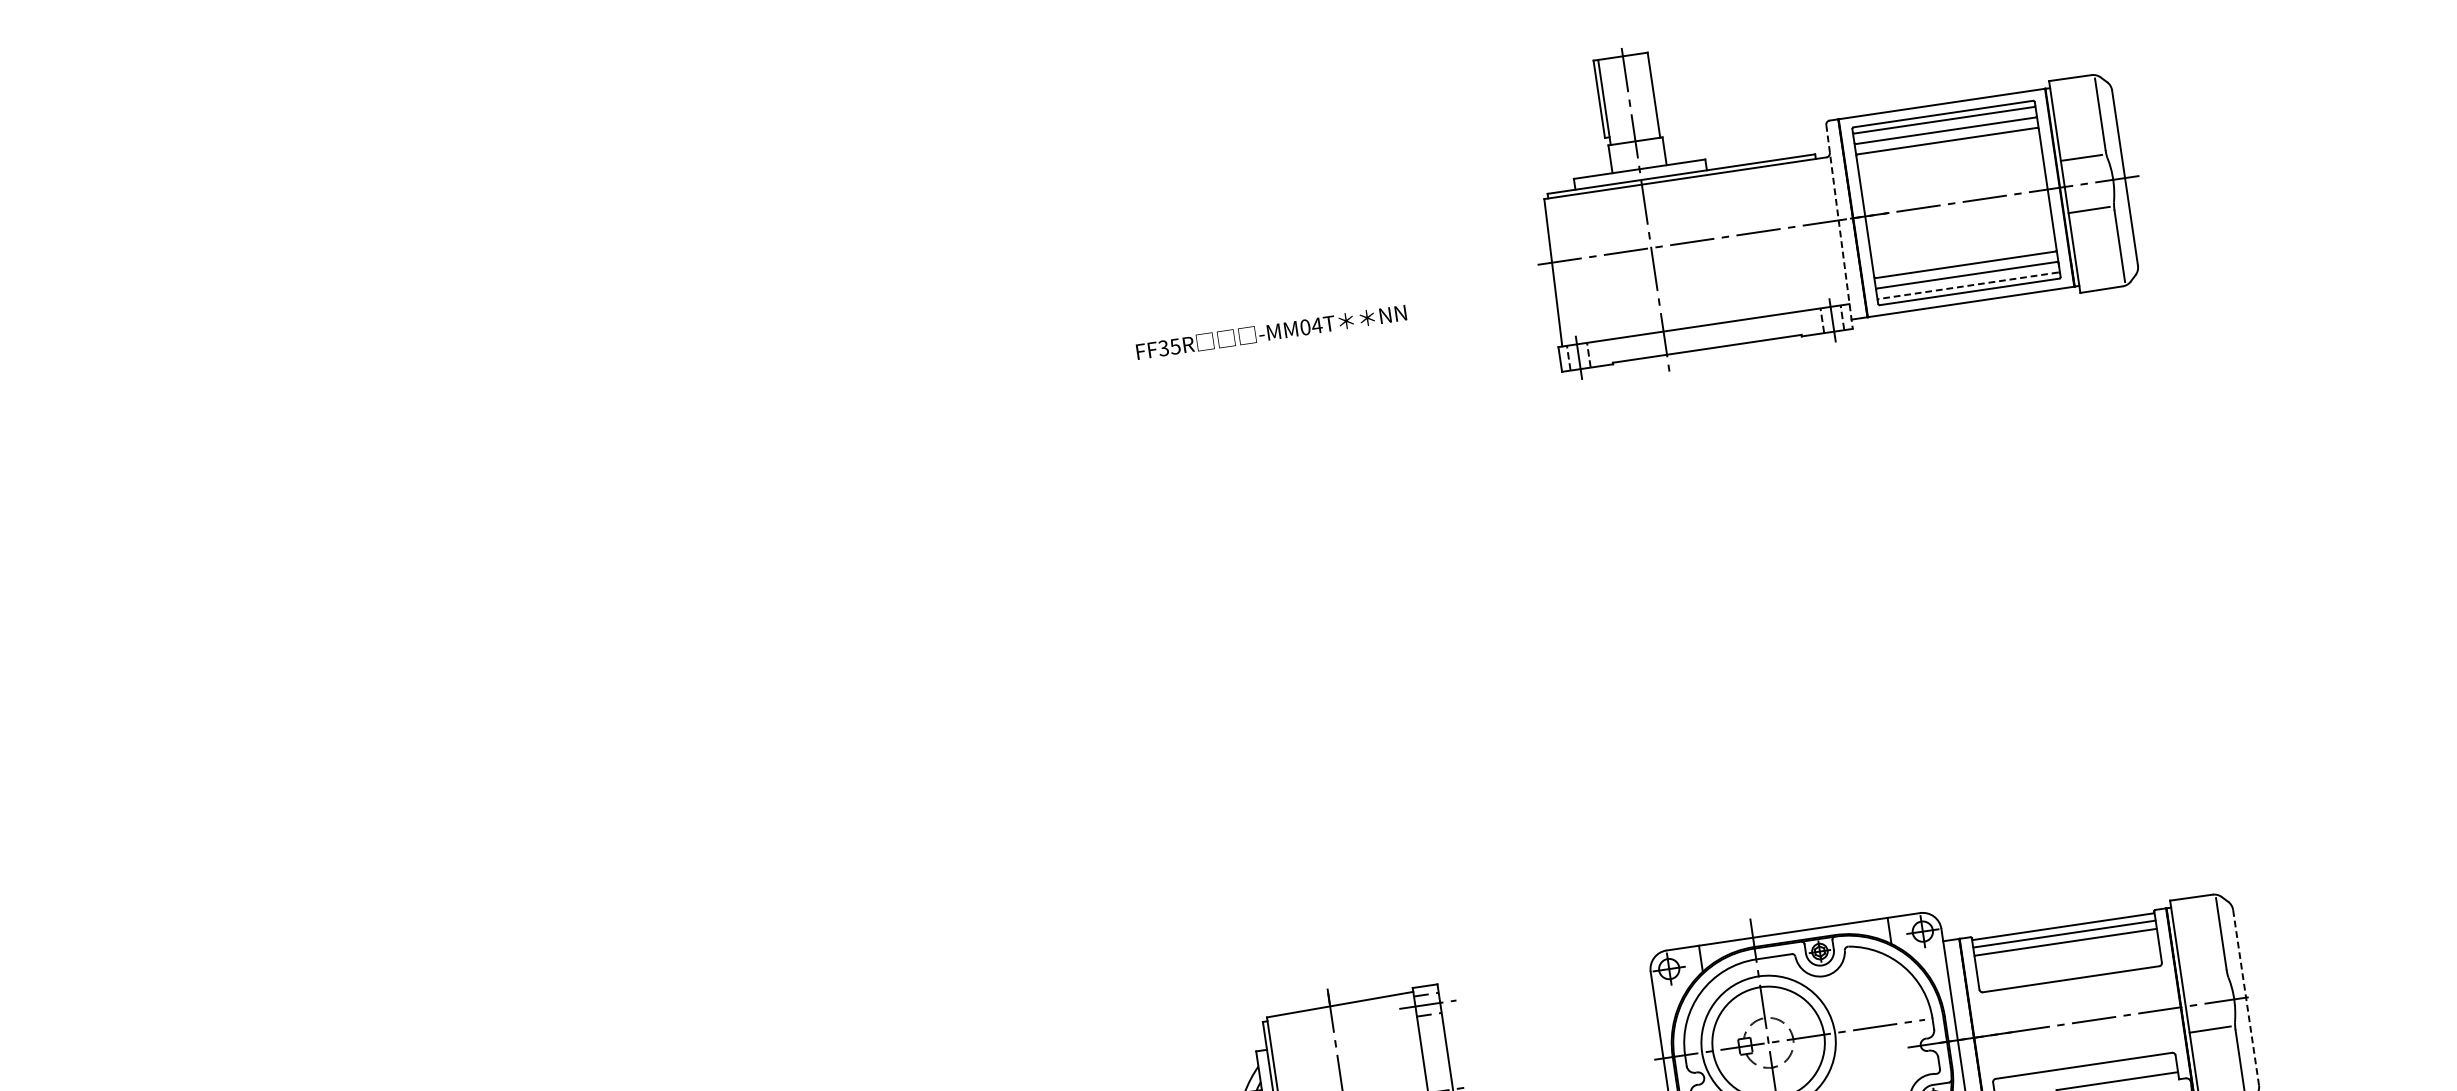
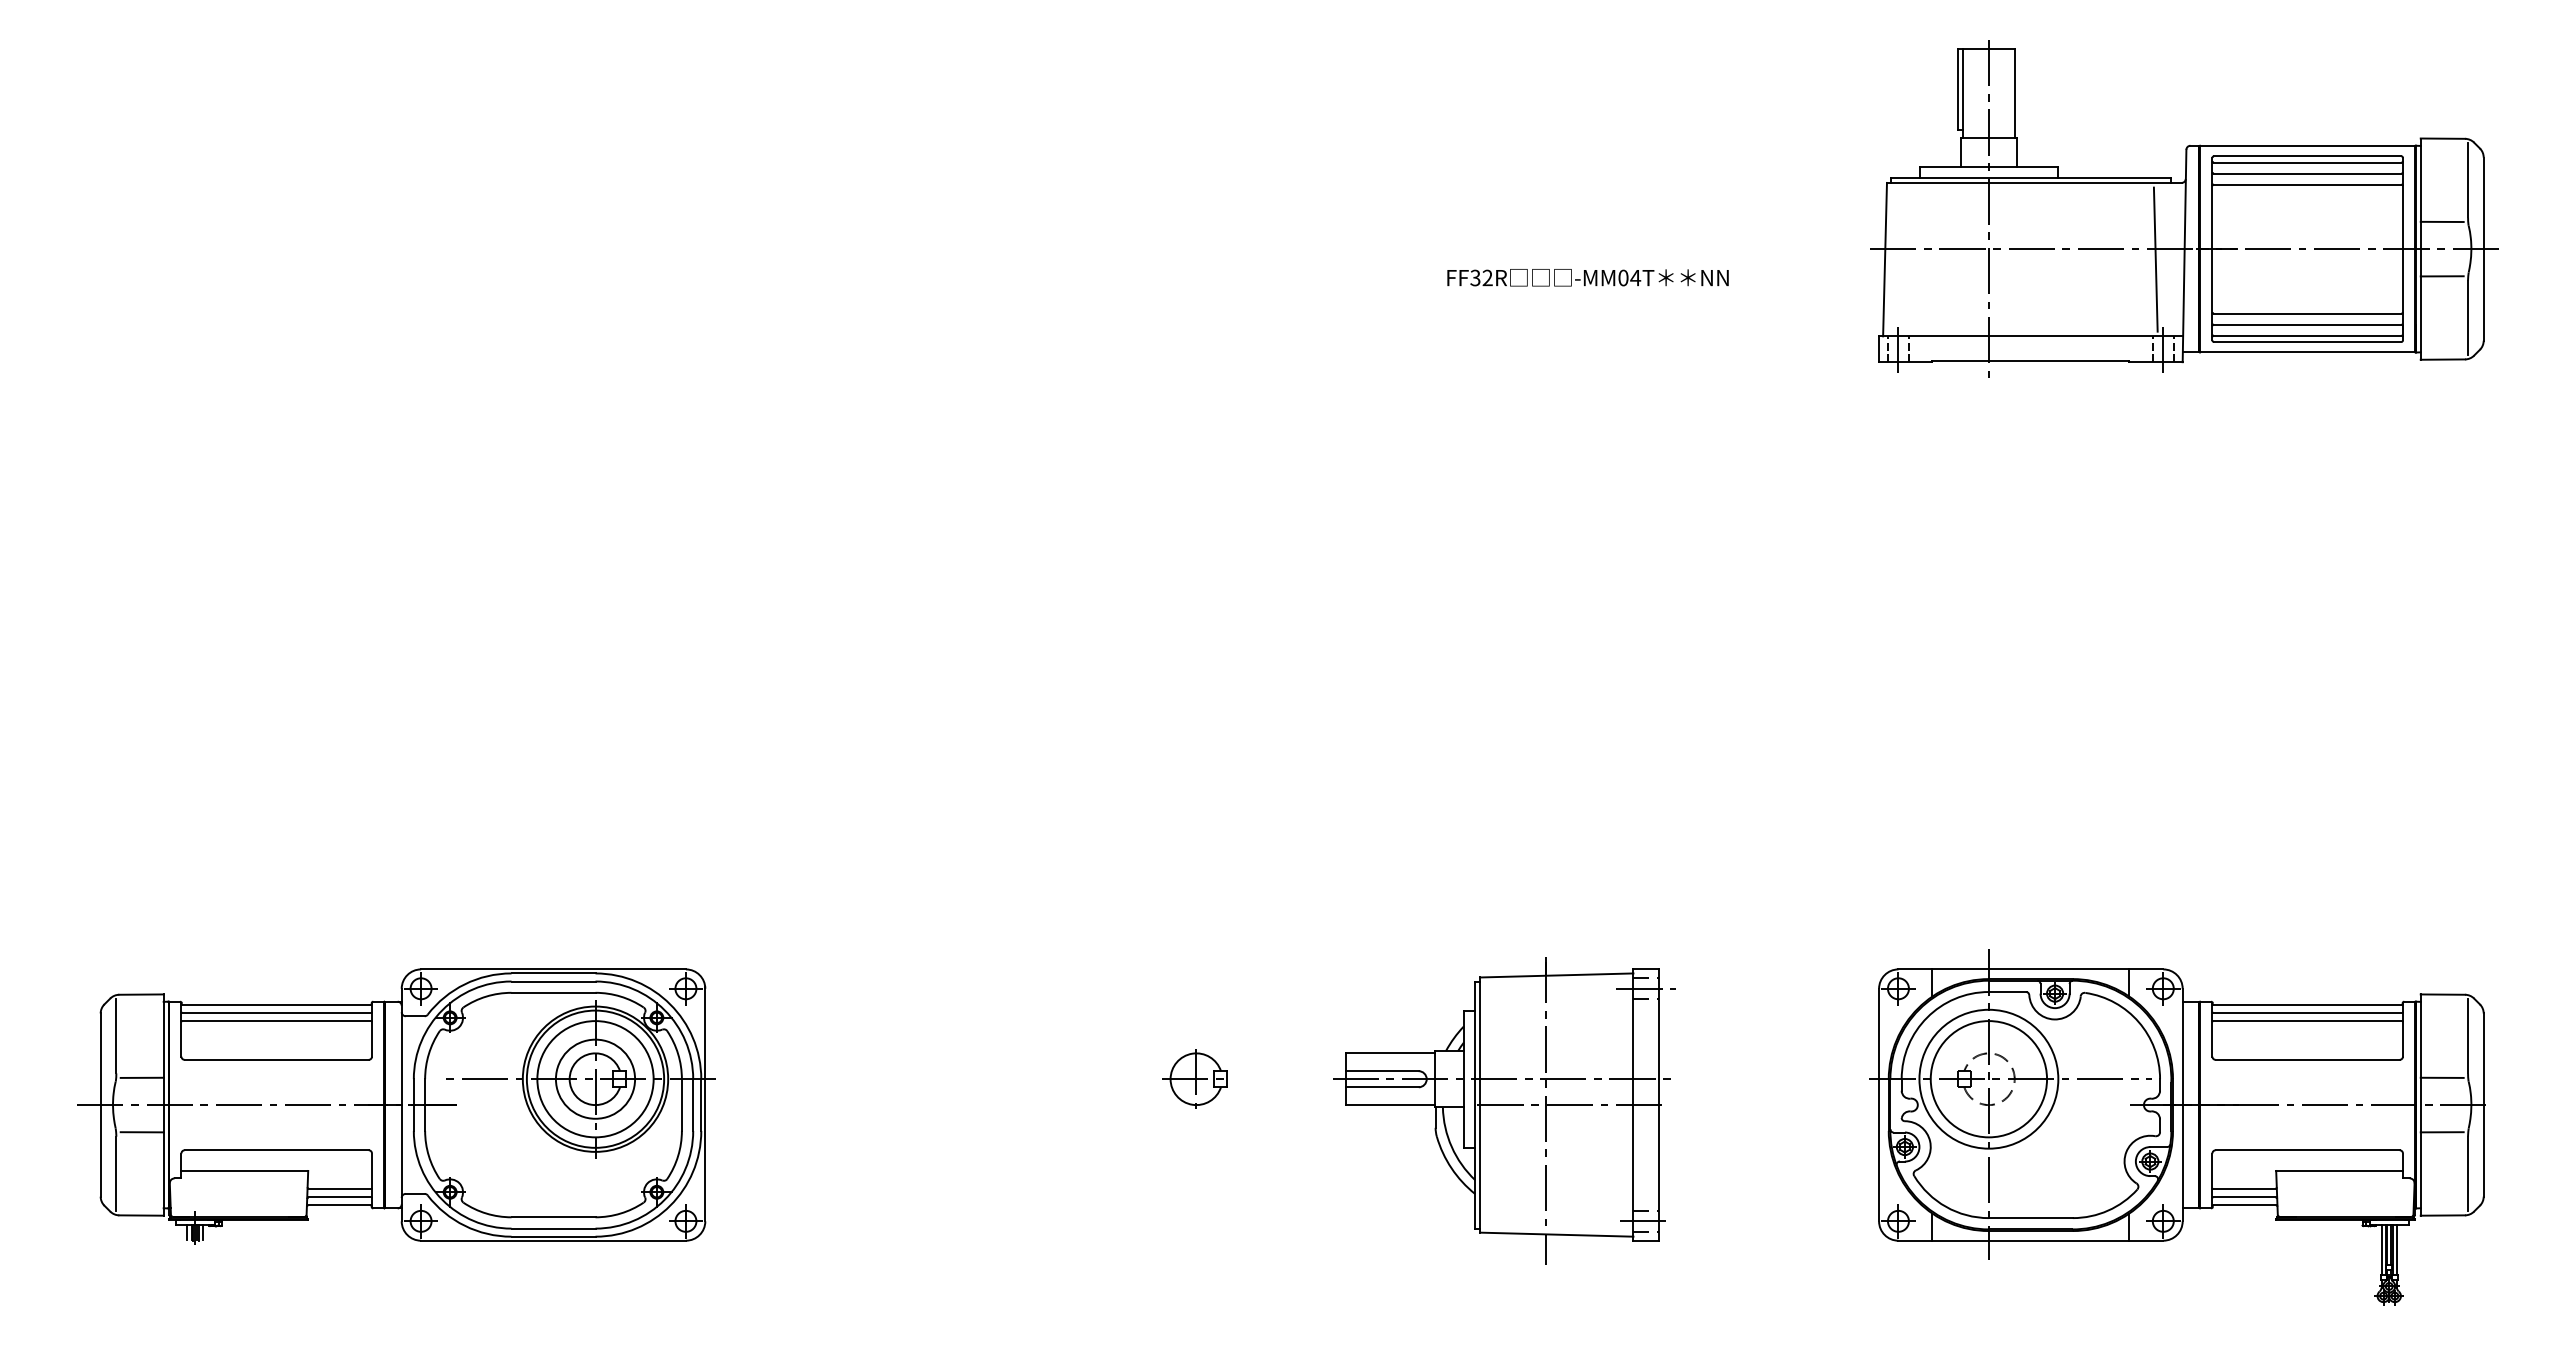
line: (1839, 227) -> (2184, 256), dashed -> solid
line: (1812, 234) -> (2155, 259), added
line: (1968, 285) -> (2307, 335), dashed -> solid
text: (1175, 346) -> (1487, 277), FF35R -> FF32R
line: (2201, 977) -> (2441, 1077), added
line: (2245, 998) -> (2483, 1105), dashed -> solid

